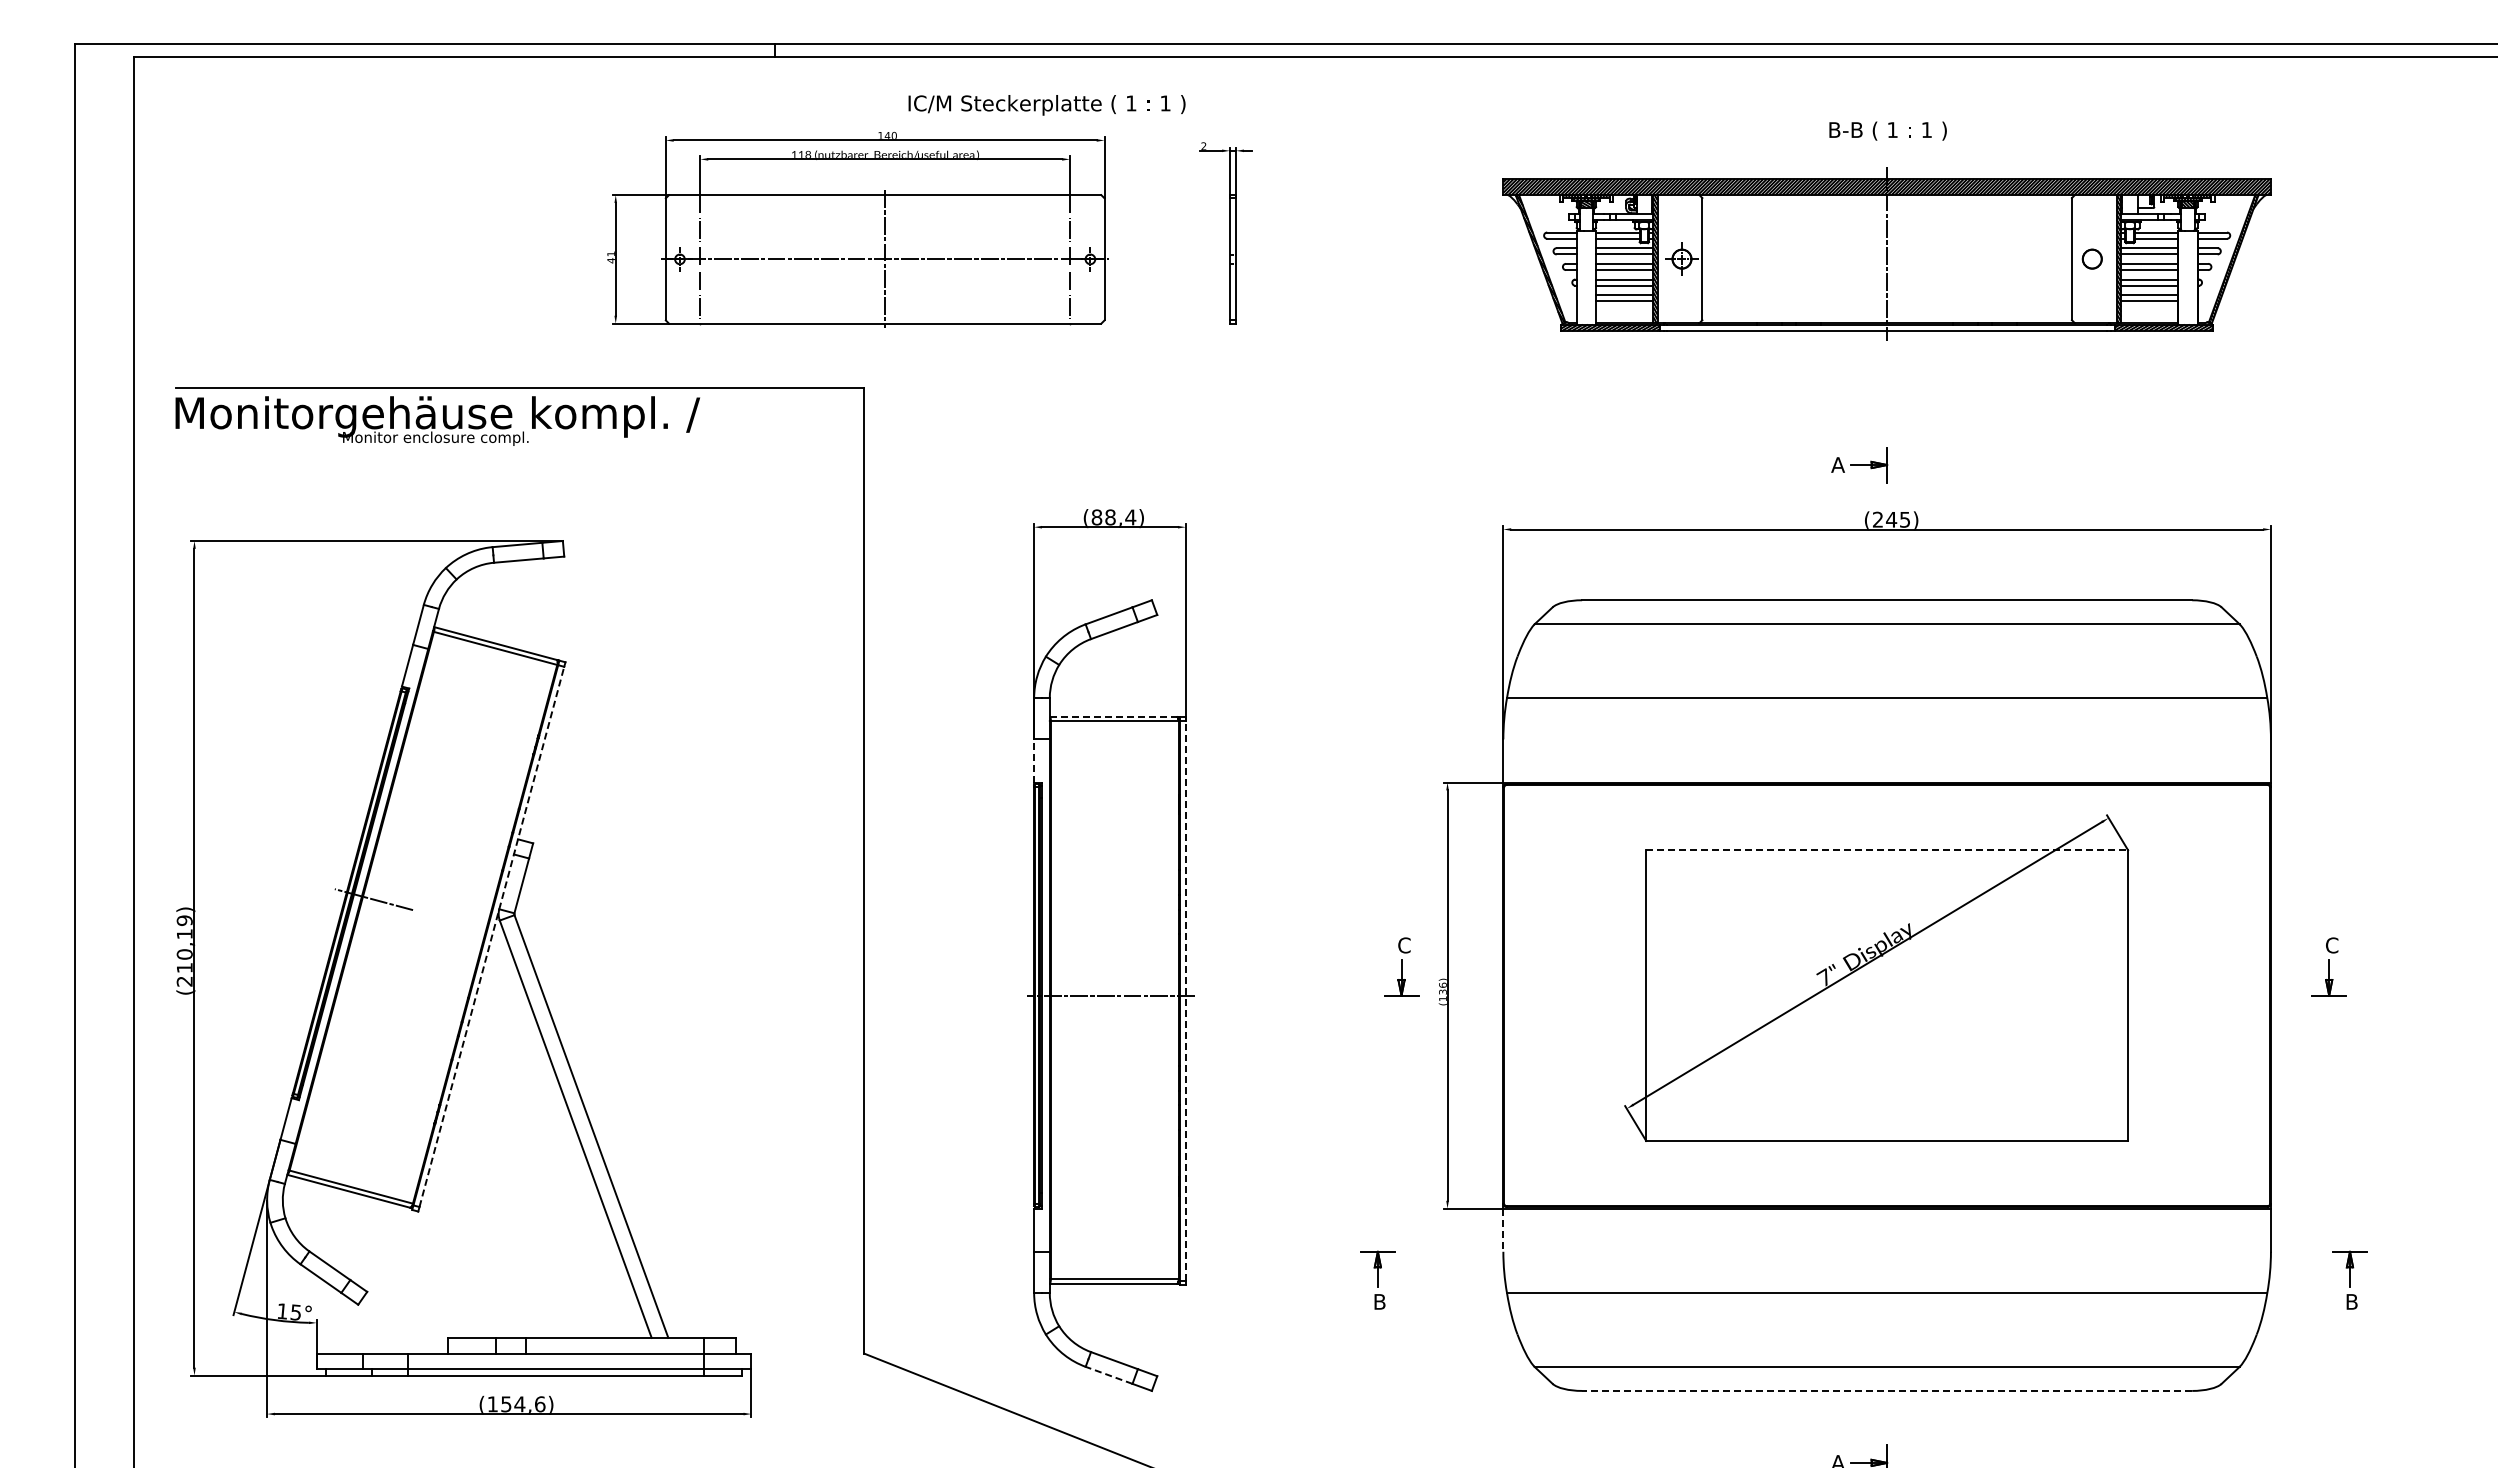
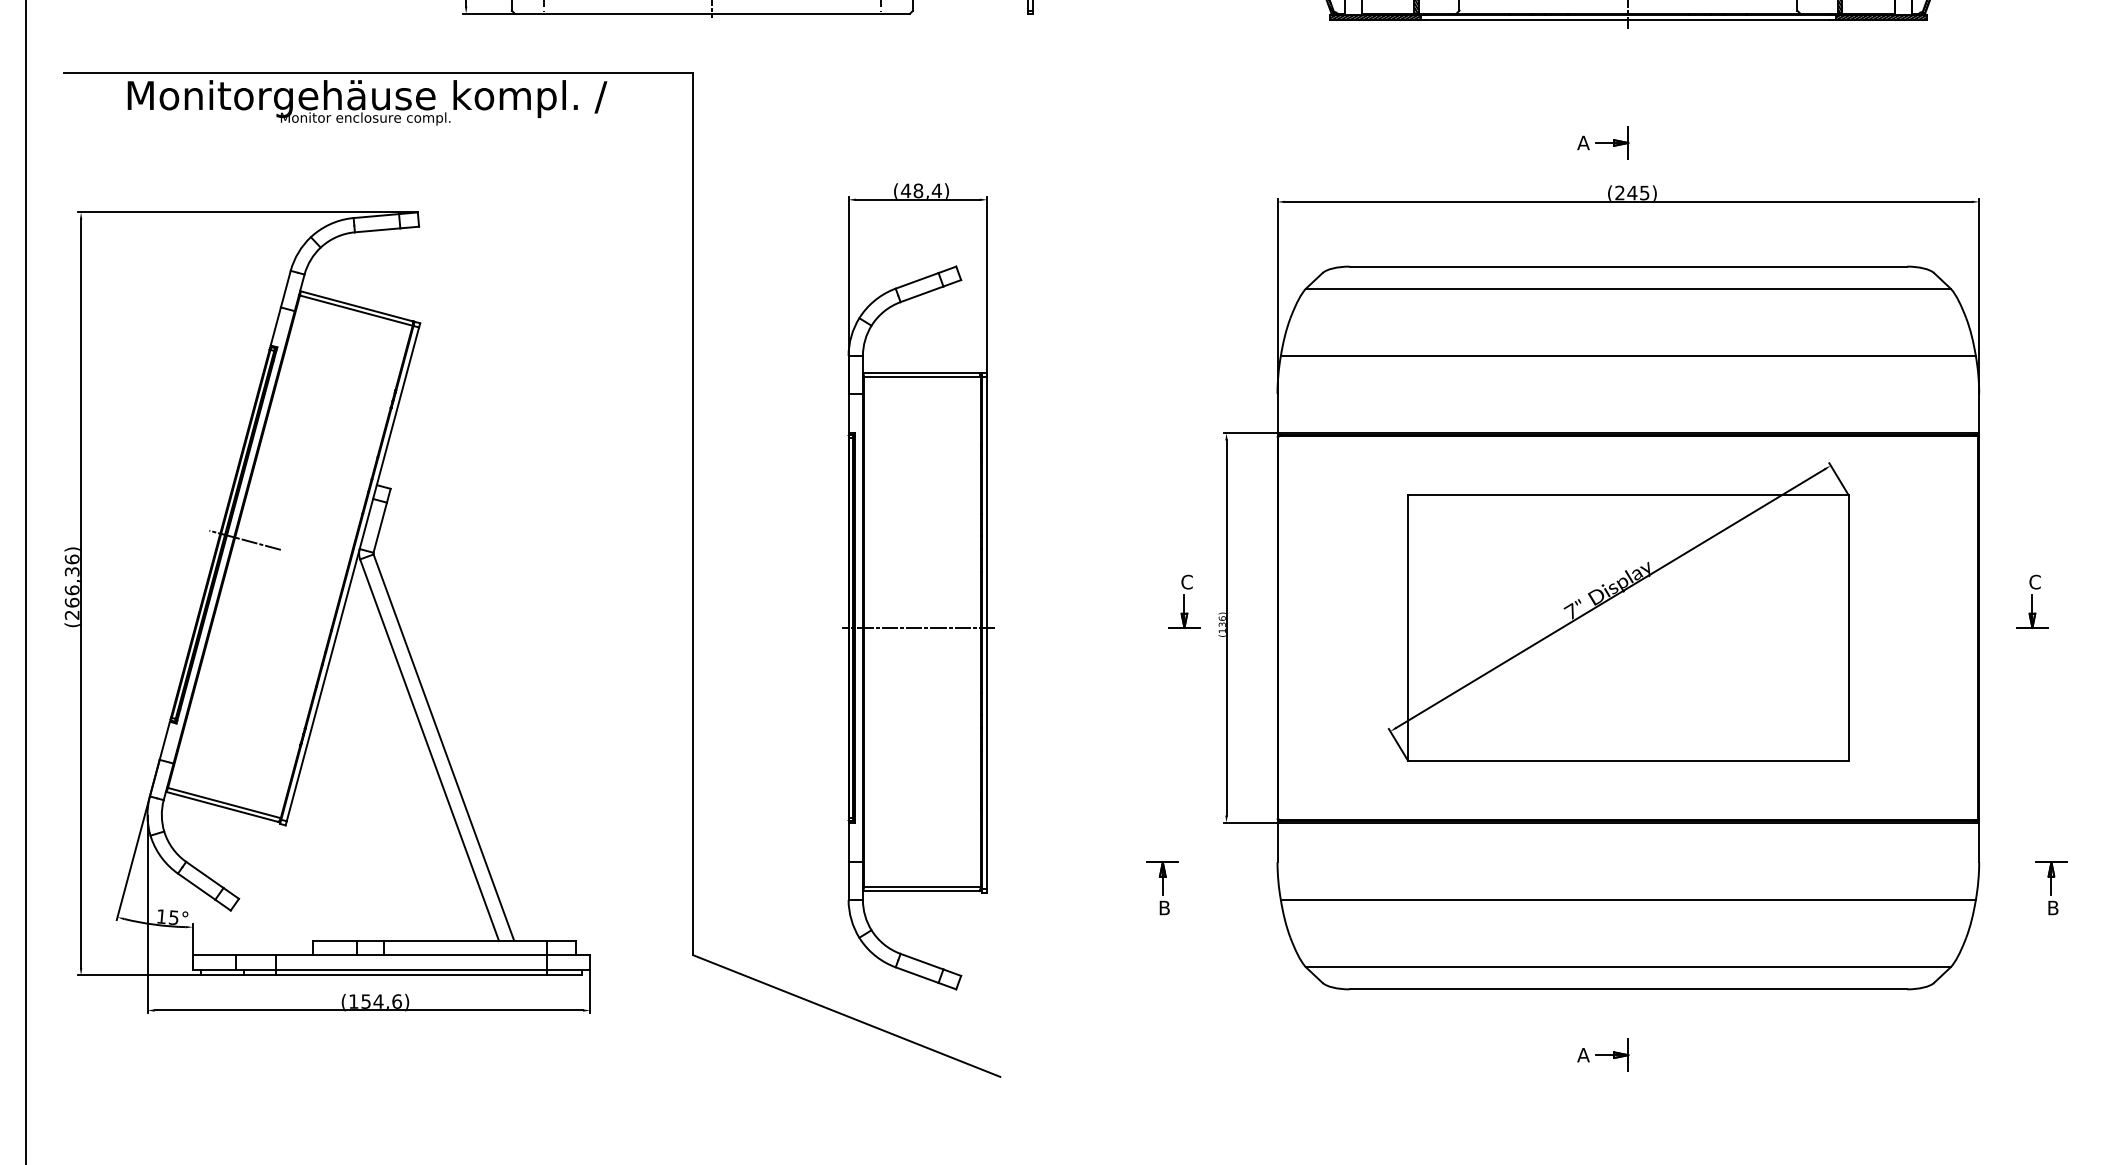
text: (437, 420) -> (367, 102), moved
text: (1096, 517) -> (905, 190), (88,4) -> (48,4)
line: (1113, 716) -> (921, 372), dashed -> solid
line: (1034, 760) -> (848, 413), dashed -> solid
line: (1887, 850) -> (1628, 495), dashed -> solid
line: (491, 936) -> (352, 573), dashed -> solid
text: (184, 944) -> (71, 581), (210,19) -> (266,36)
line: (1185, 1001) -> (986, 633), dashed -> solid
line: (1503, 1230) -> (1277, 842), dashed -> solid
line: (1109, 1375) -> (917, 975), dashed -> solid
line: (1886, 1390) -> (1627, 988), dashed -> solid

